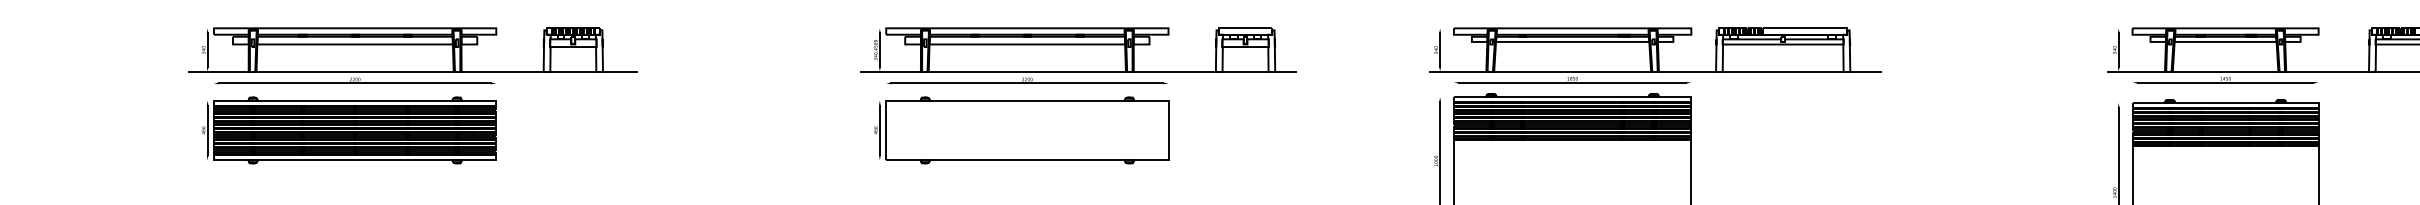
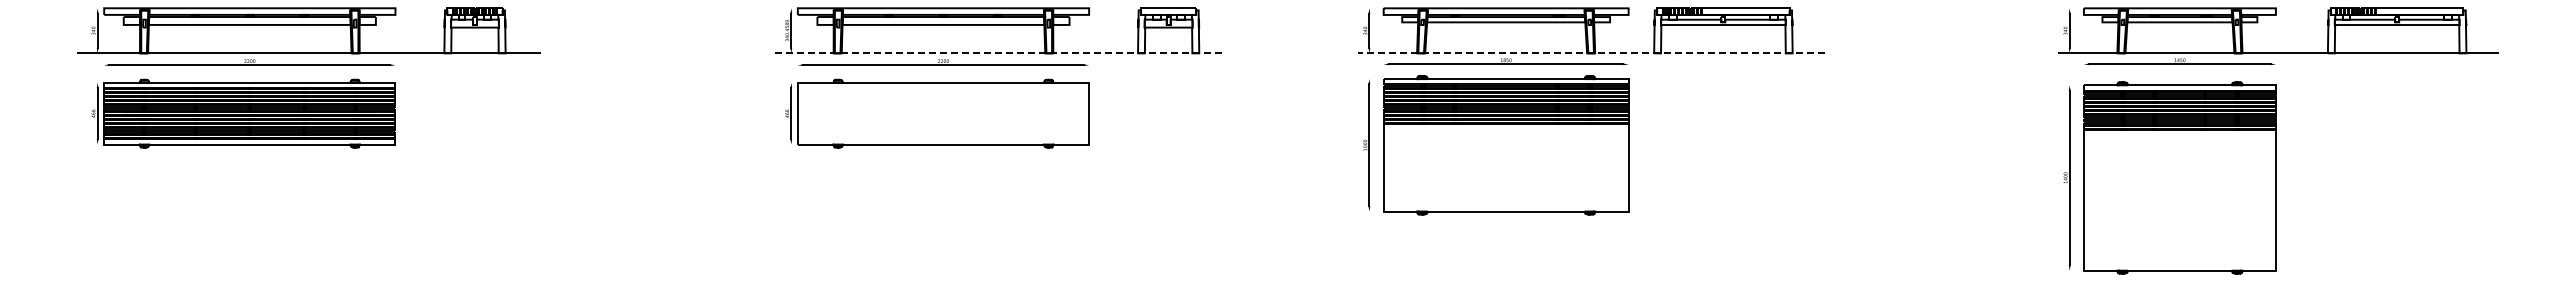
line: (1077, 72) -> (995, 53), solid -> dashed
line: (1655, 72) -> (1591, 53), solid -> dashed

